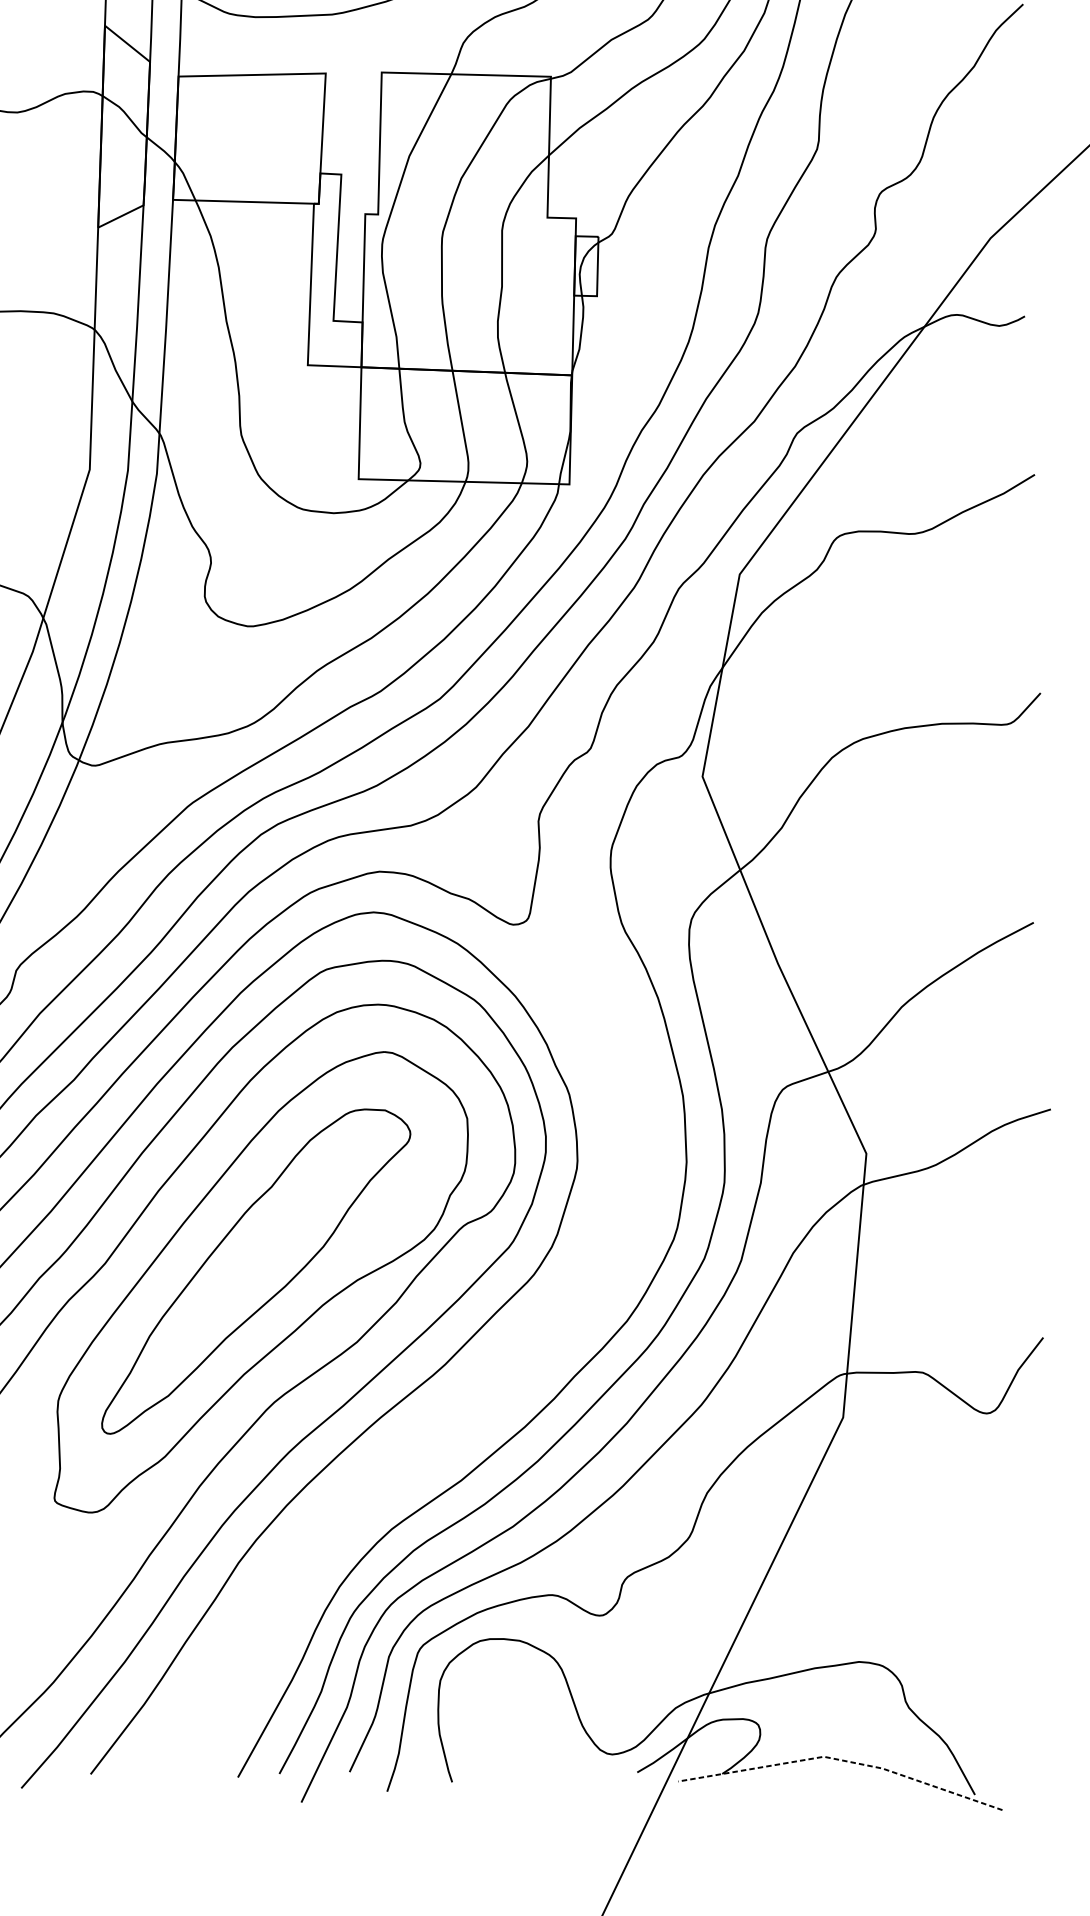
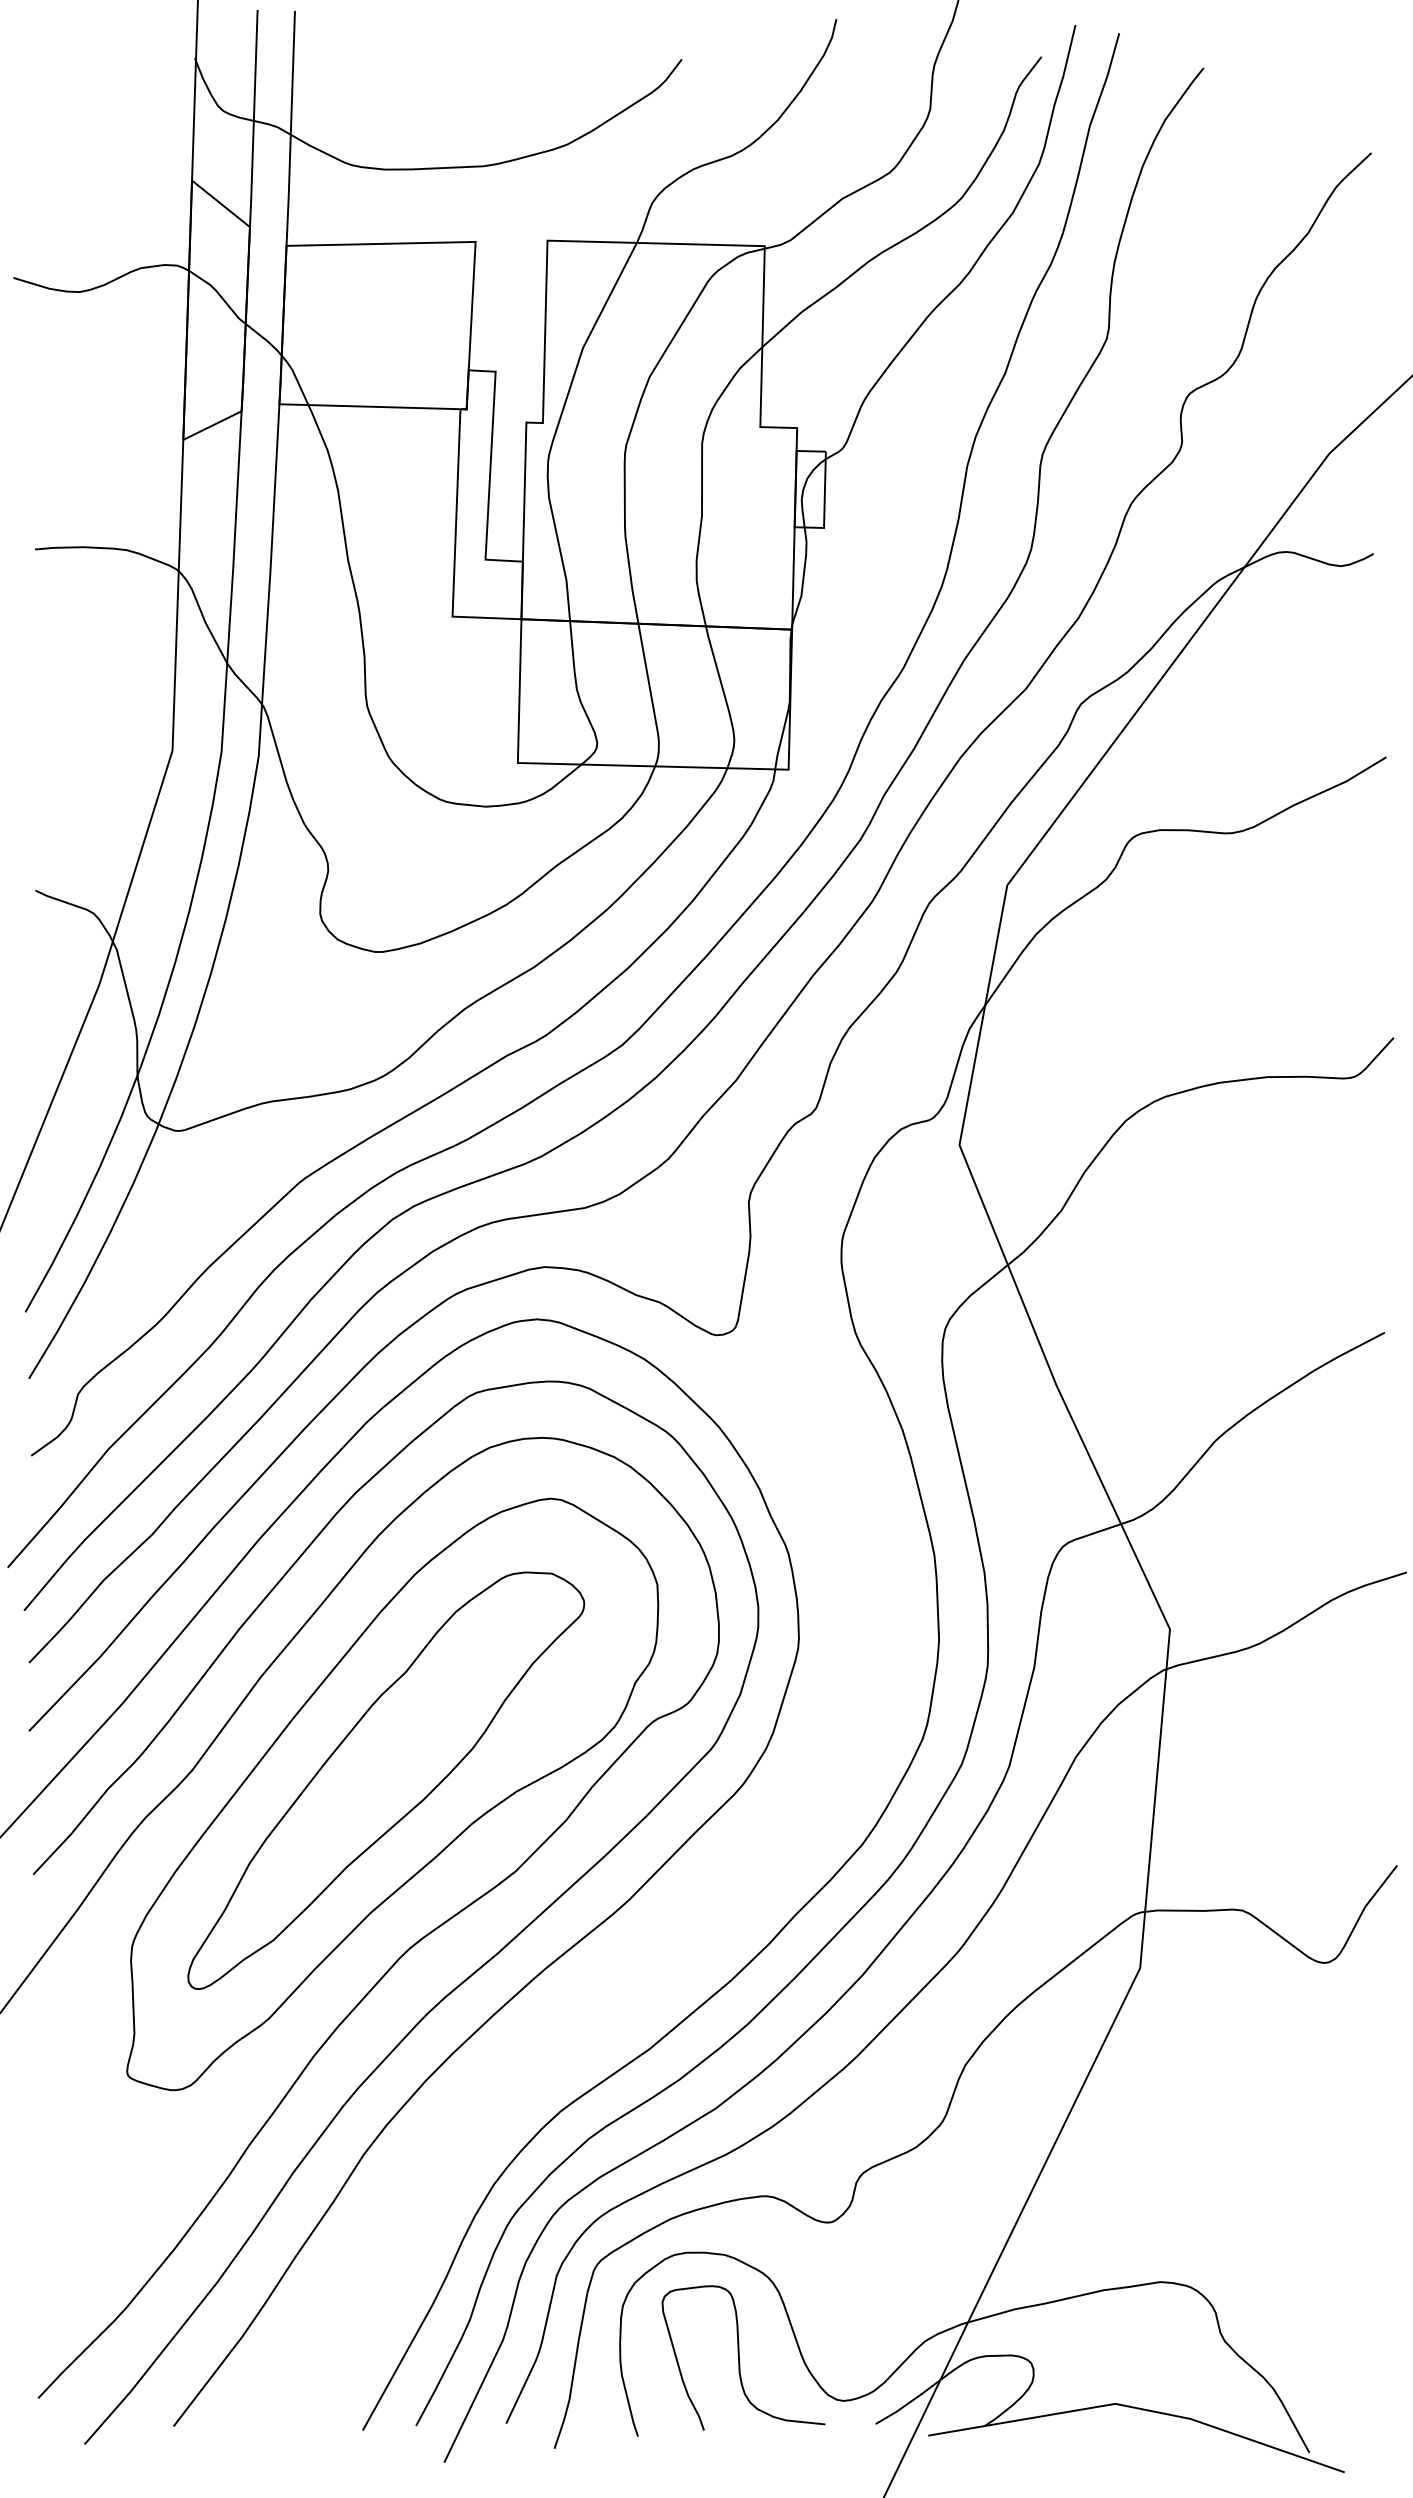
curve: (531, 1720) -> (739, 2357), added
line: (842, 1760) -> (1139, 2408), dashed -> solid

